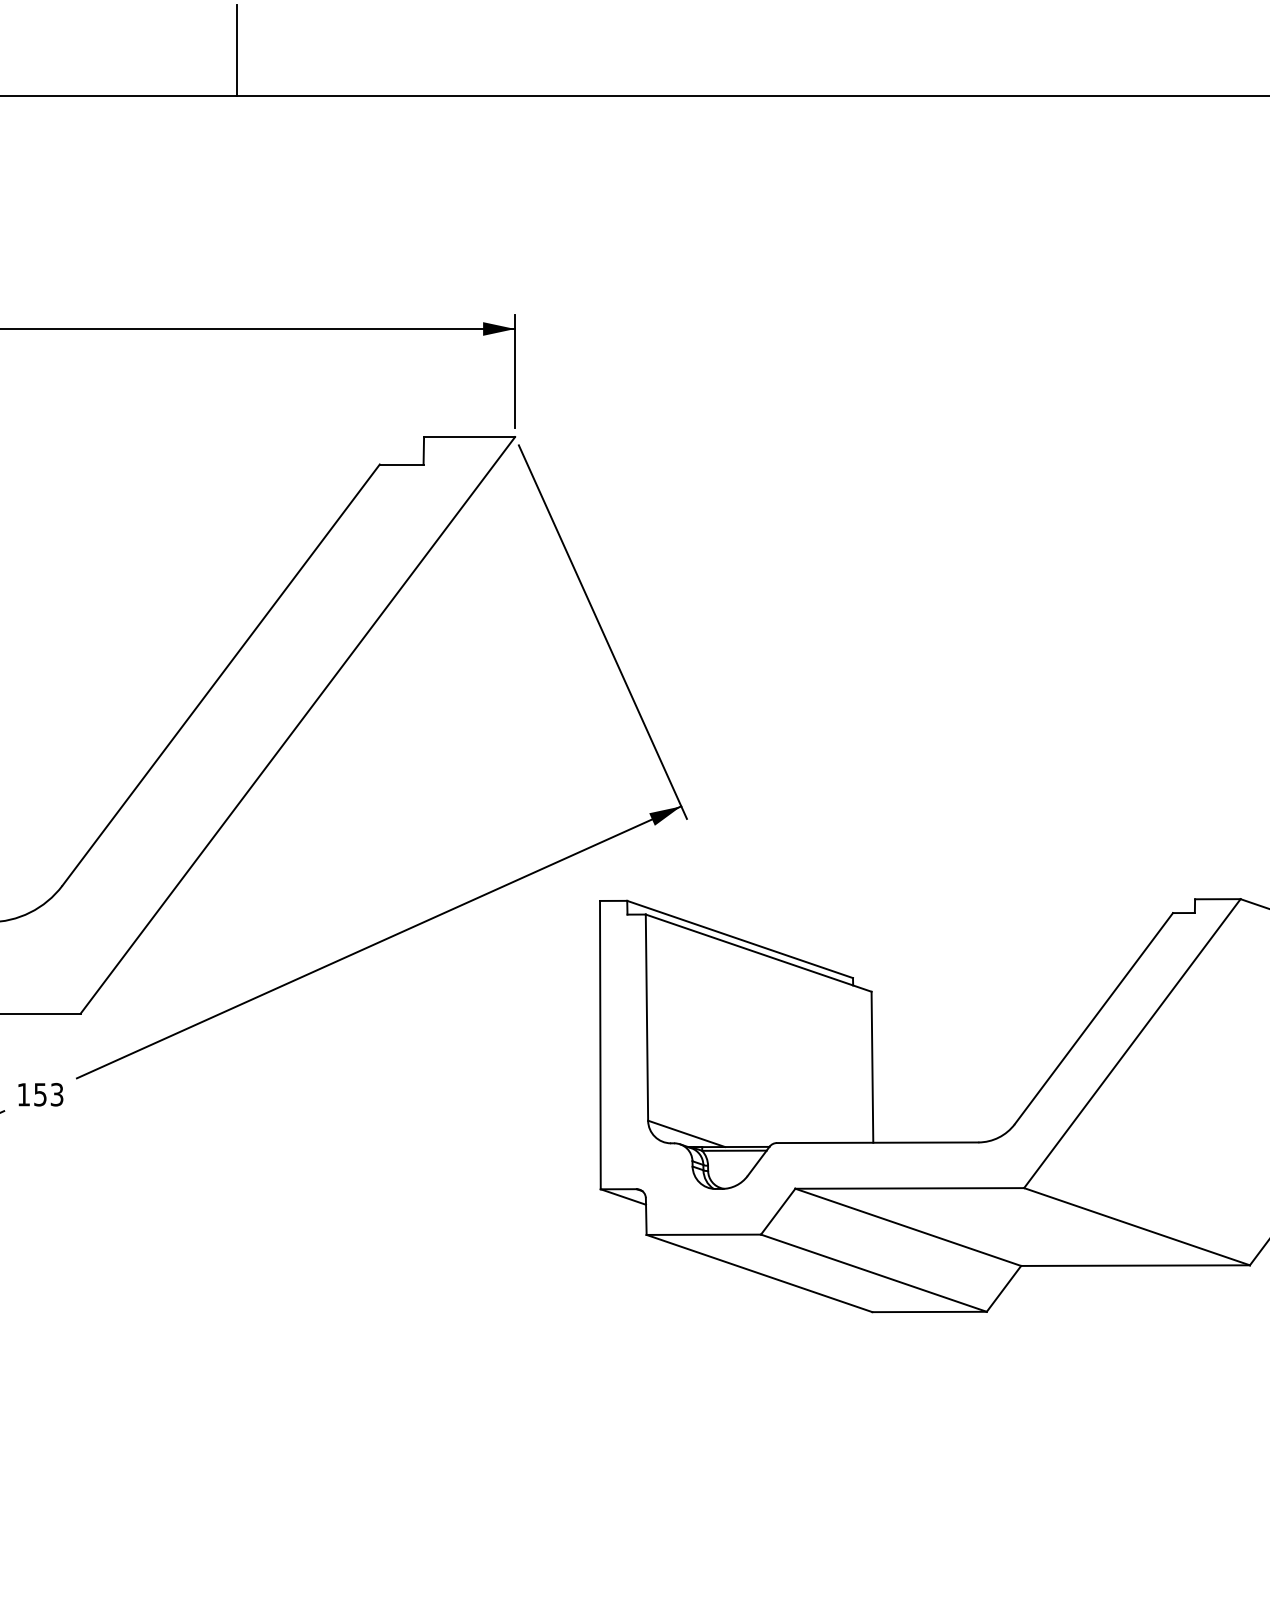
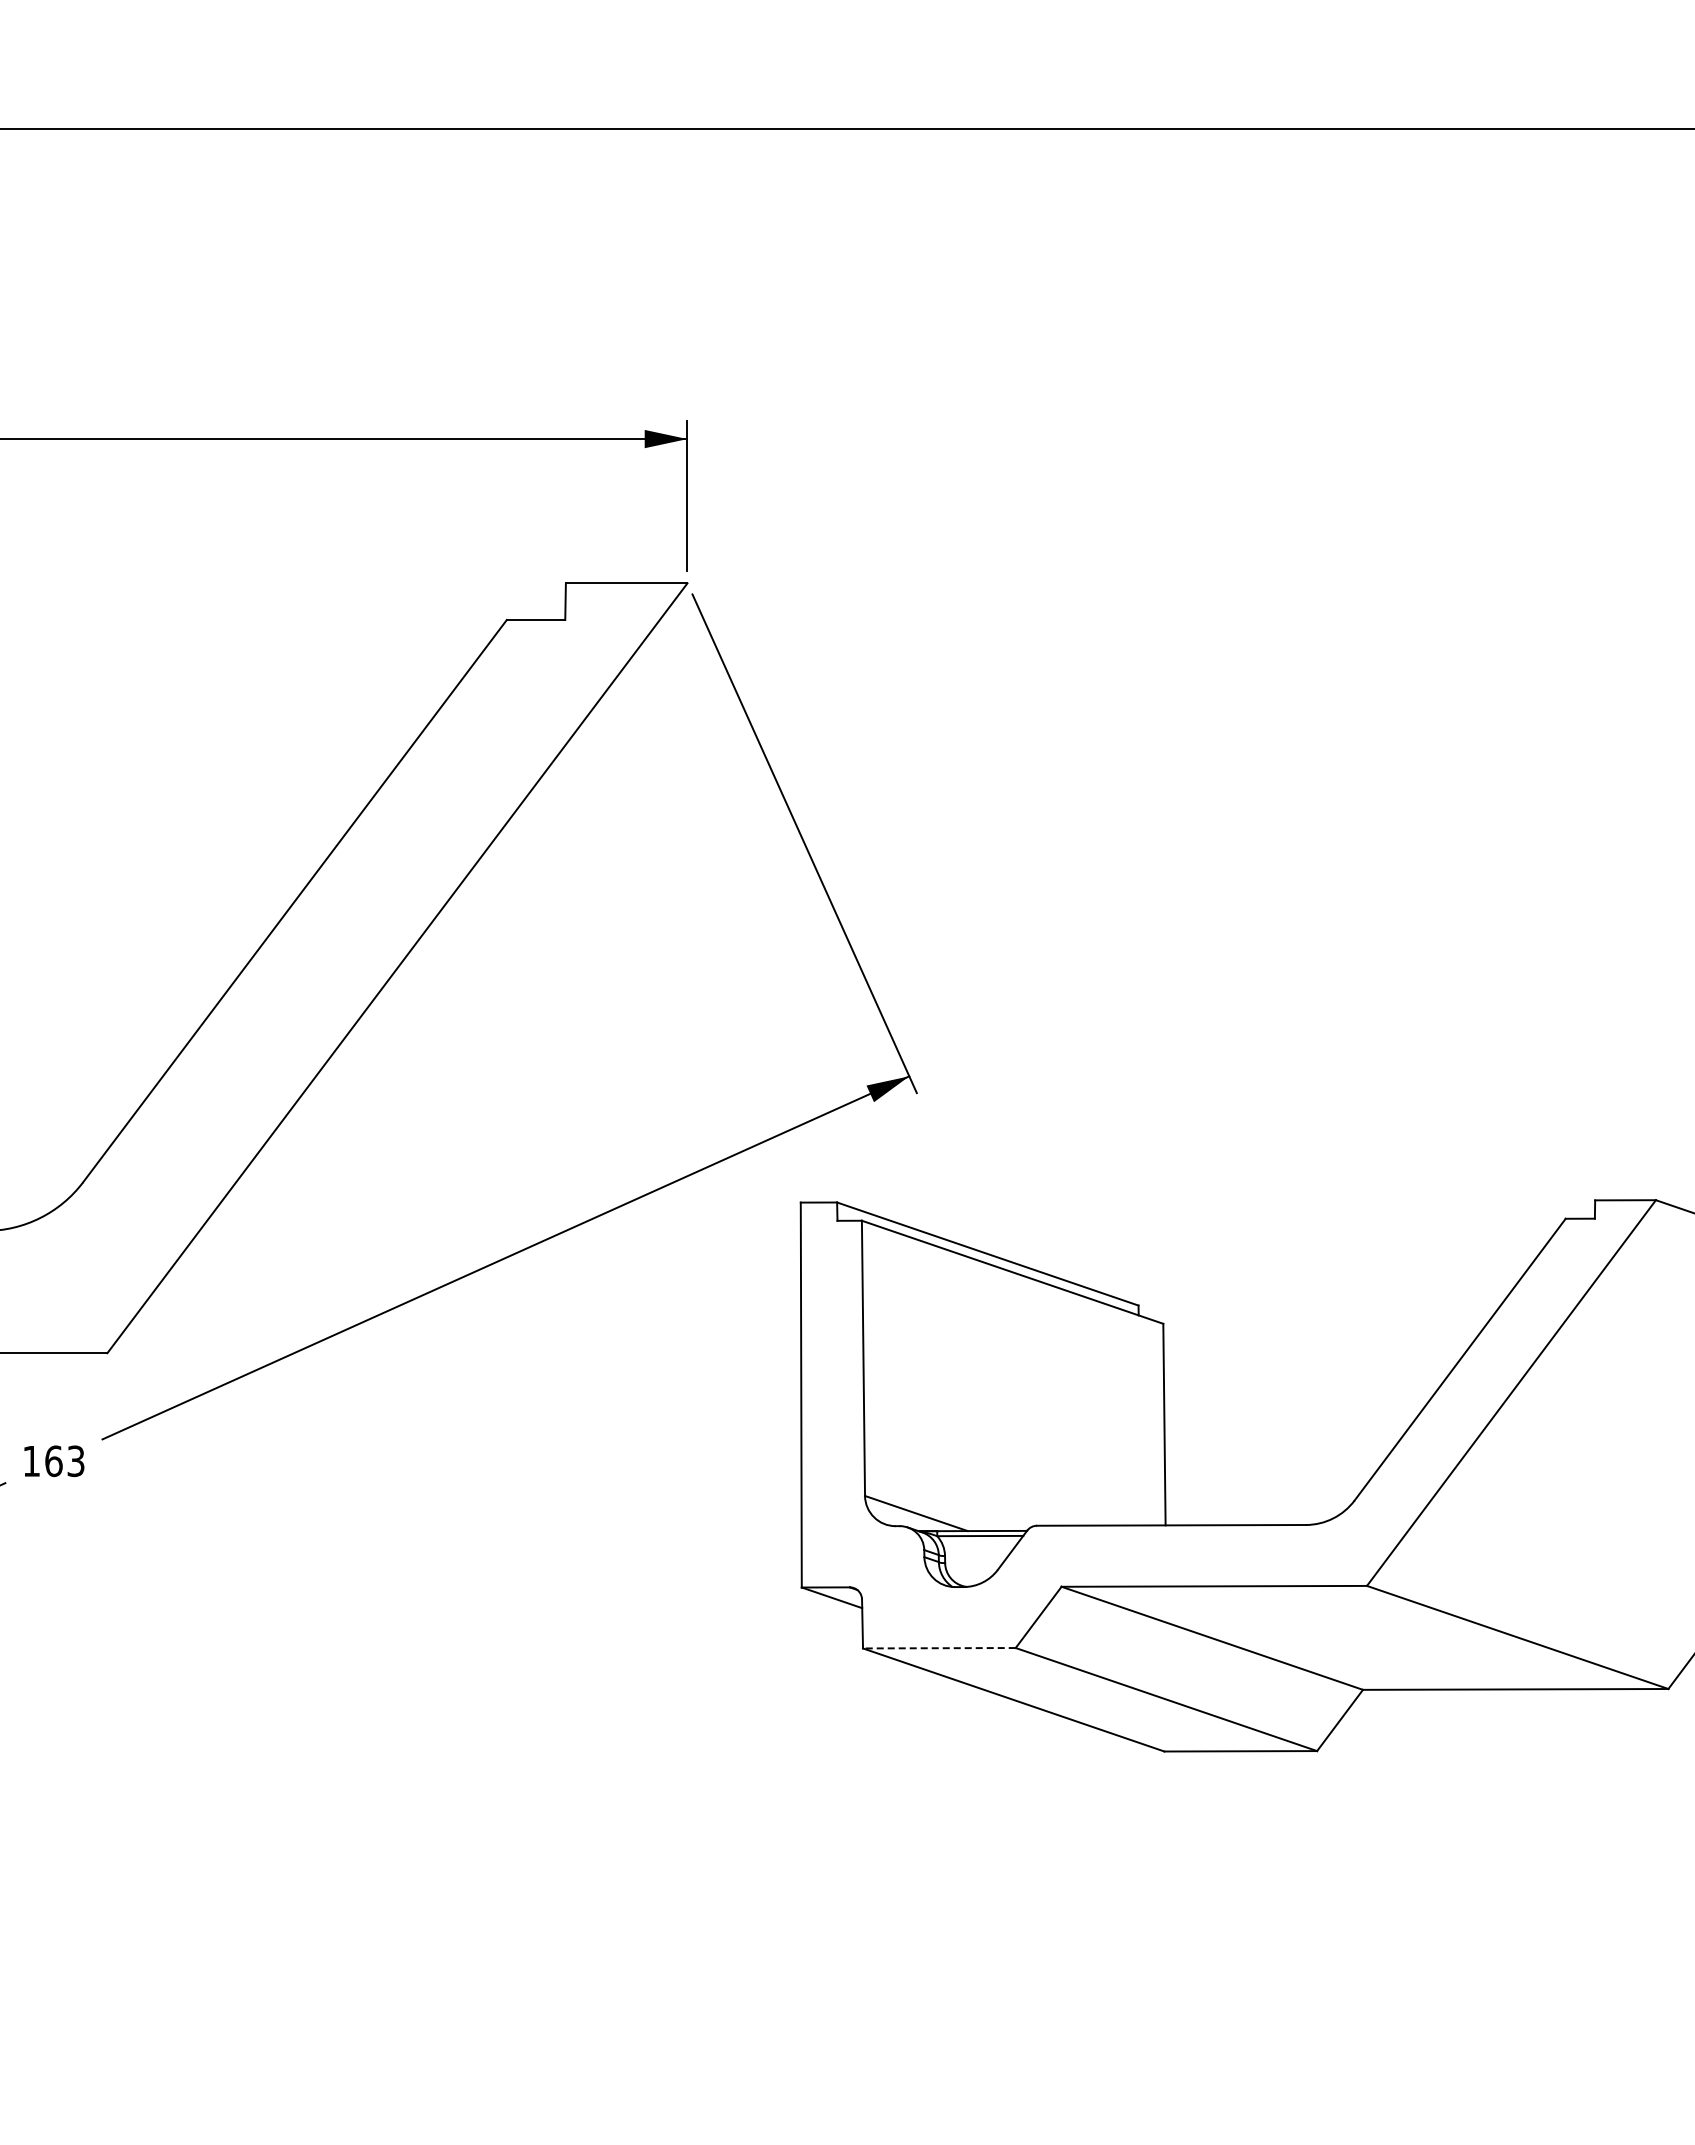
line: (237, 50) -> (316, 67), removed
text: (40, 1094) -> (53, 1461), 153 -> 163
line: (703, 1234) -> (938, 1648), solid -> dashed

